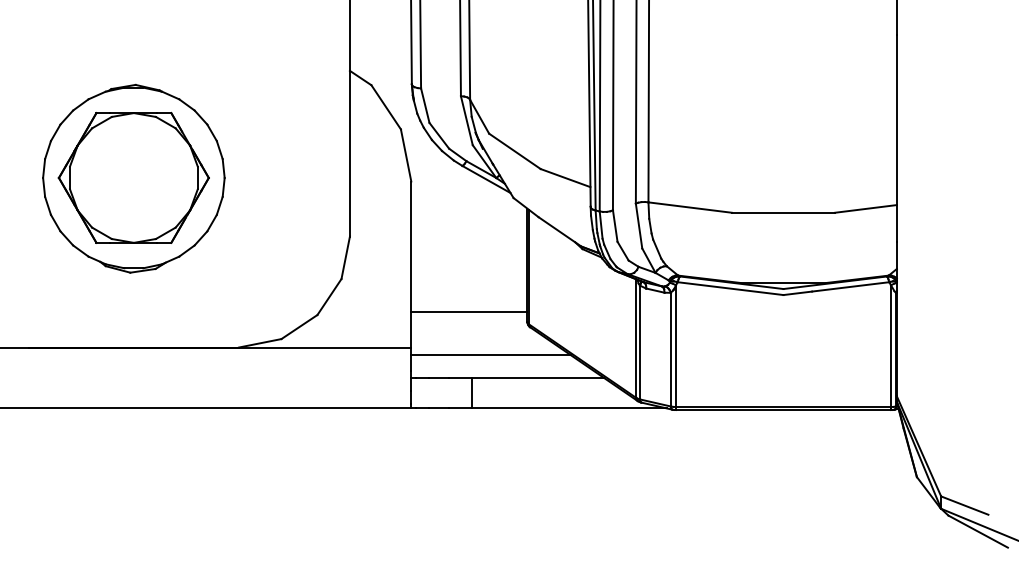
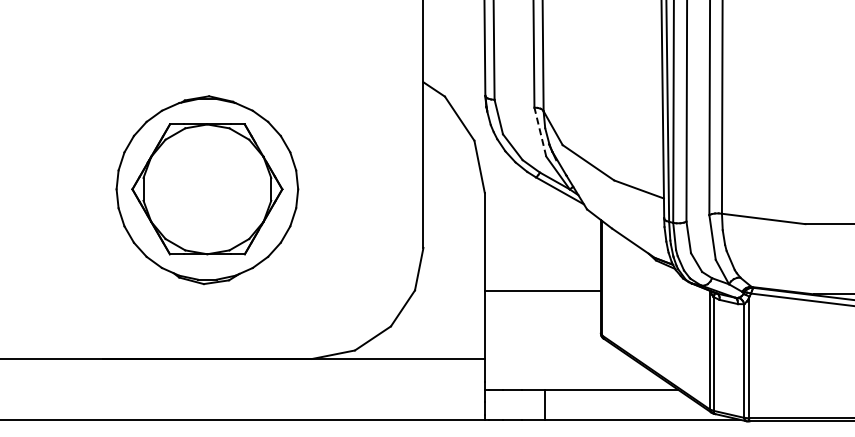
line: (466, 120) -> (540, 131), solid -> dashed
line: (469, 312) -> (543, 290), moved
line: (490, 355) -> (564, 366), removed

